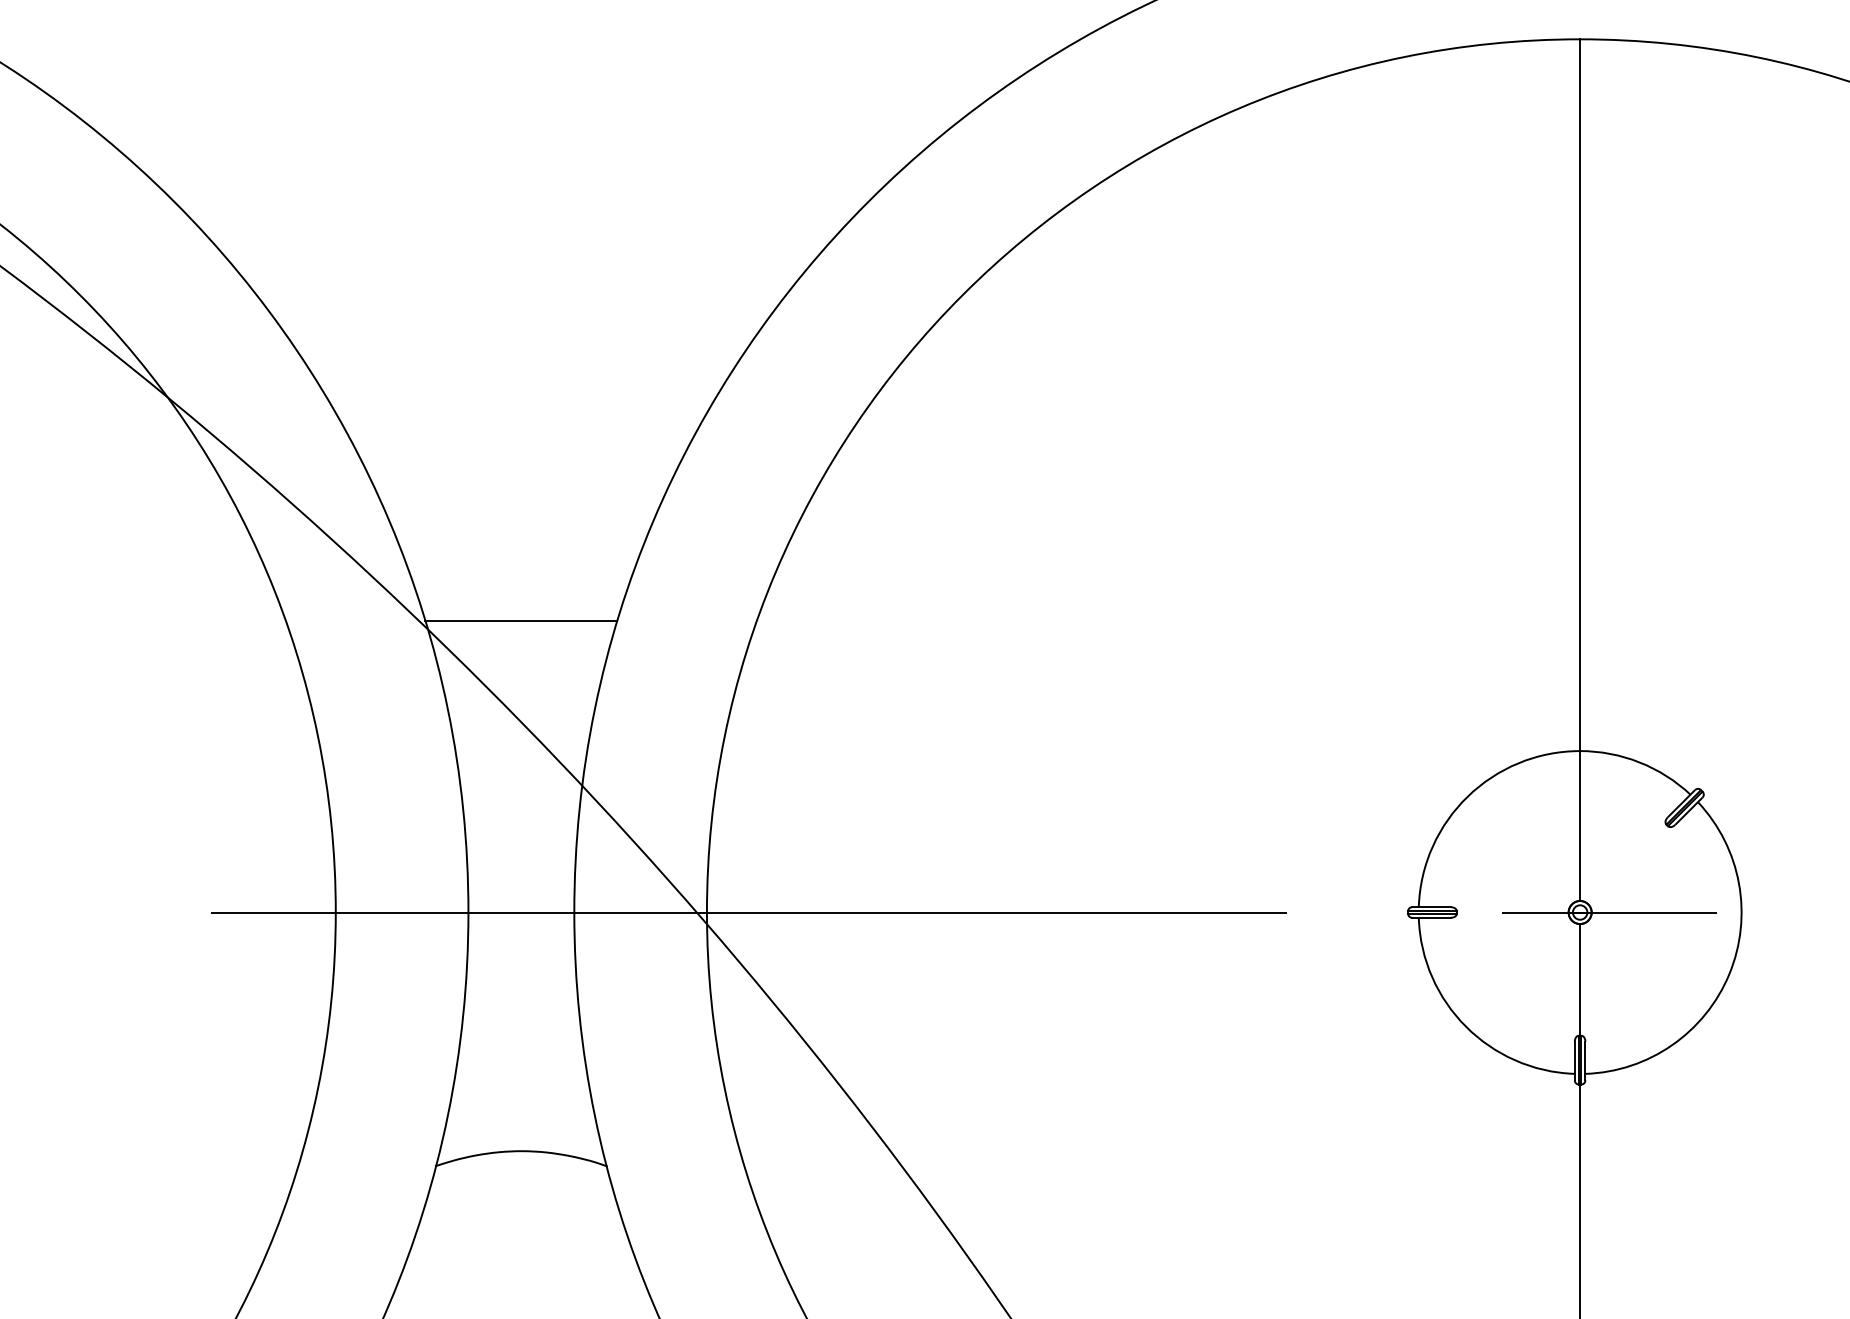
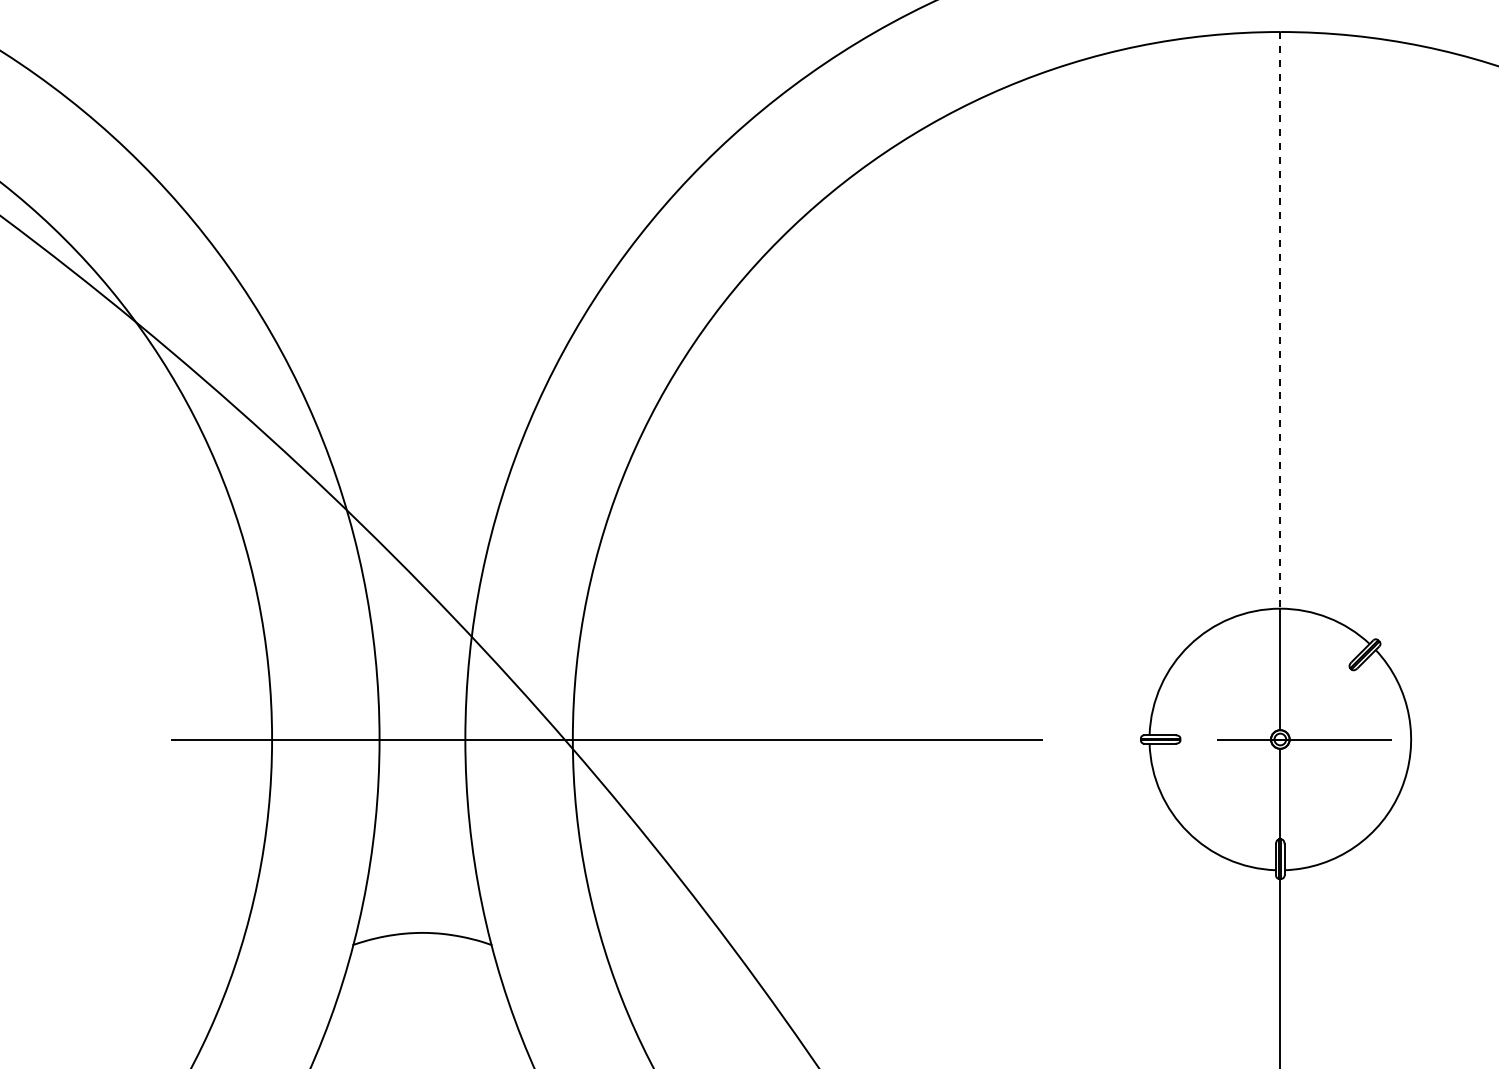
line: (1580, 395) -> (1280, 320), solid -> dashed
line: (521, 621) -> (422, 503), removed

